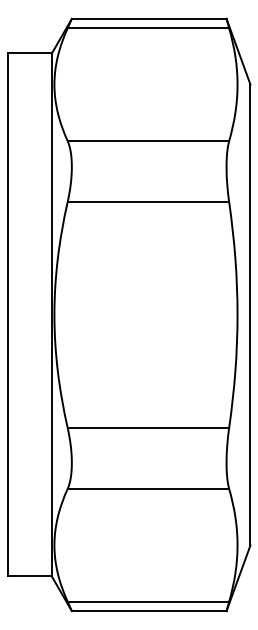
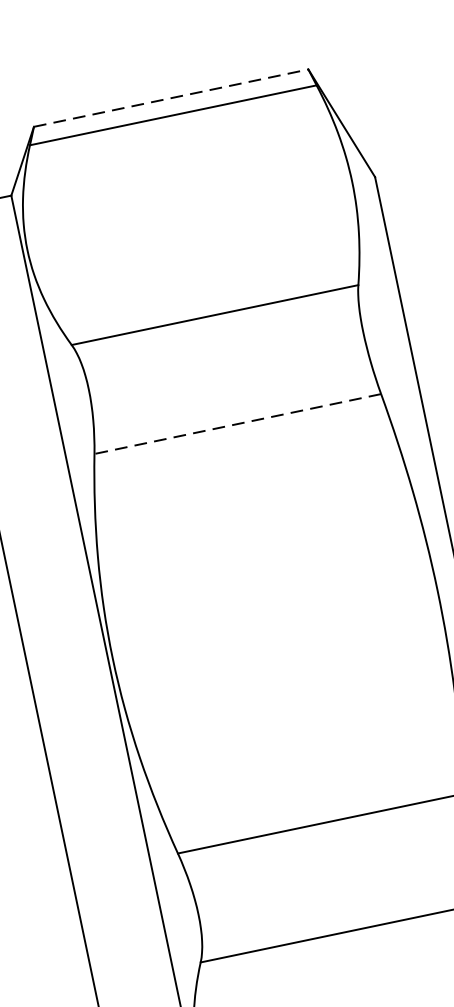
line: (149, 18) -> (171, 97), solid -> dashed
line: (148, 202) -> (237, 424), solid -> dashed

